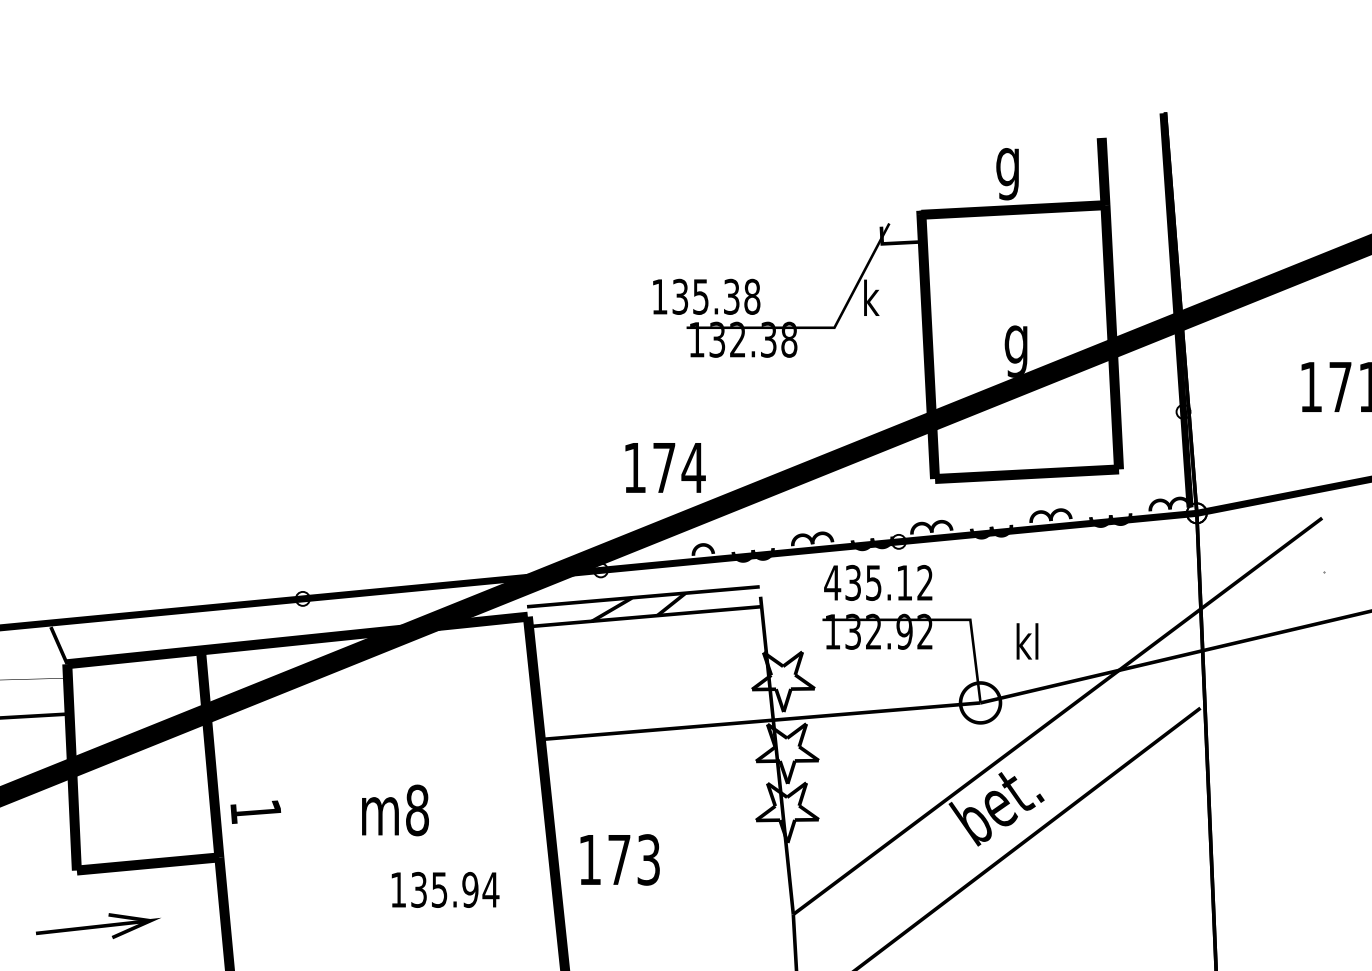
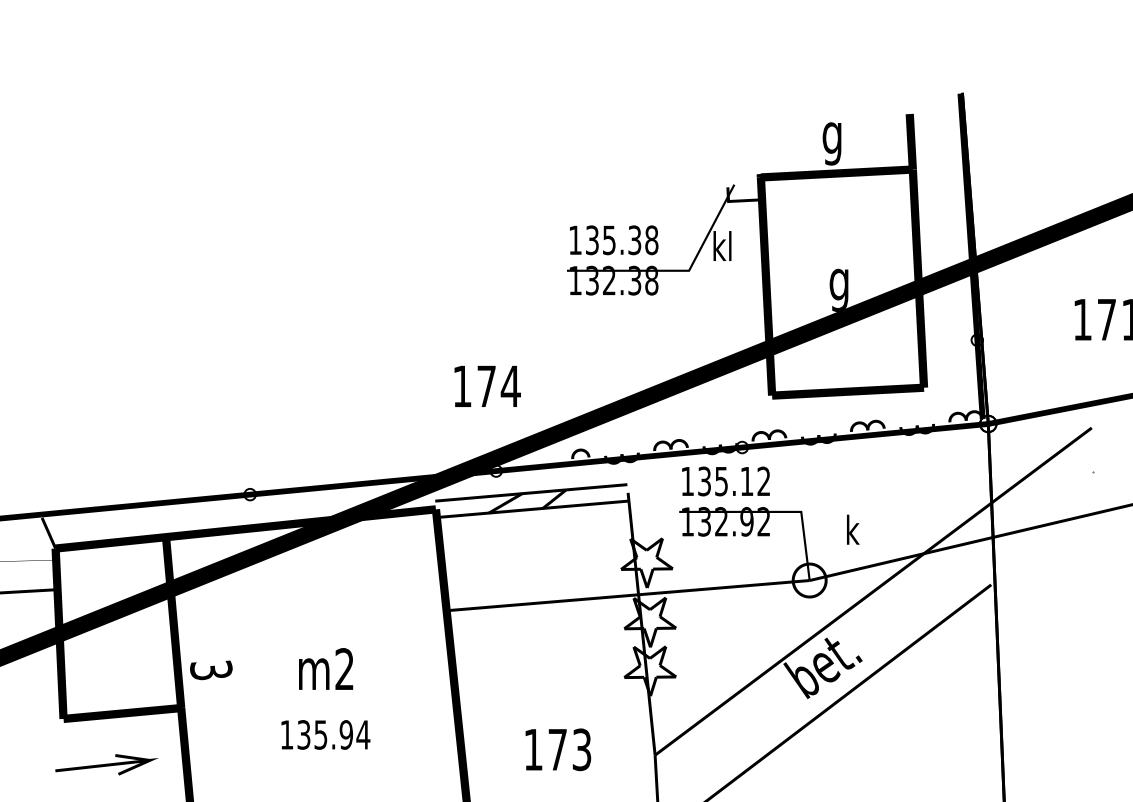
text: (706, 296) -> (613, 239), moved
text: (884, 297) -> (730, 245), k -> kl
text: (665, 467) -> (487, 386), moved
text: (832, 582) -> (687, 481), 435.12 -> 135.12
text: (1028, 641) -> (849, 529), kl -> k
text: (417, 810) -> (344, 669), m8 -> m2
text: (255, 811) -> (211, 670), 1 -> 3
text: (619, 859) -> (557, 749), moved
text: (445, 889) -> (325, 734), moved
part: (98, 926) -> (106, 765), moved

